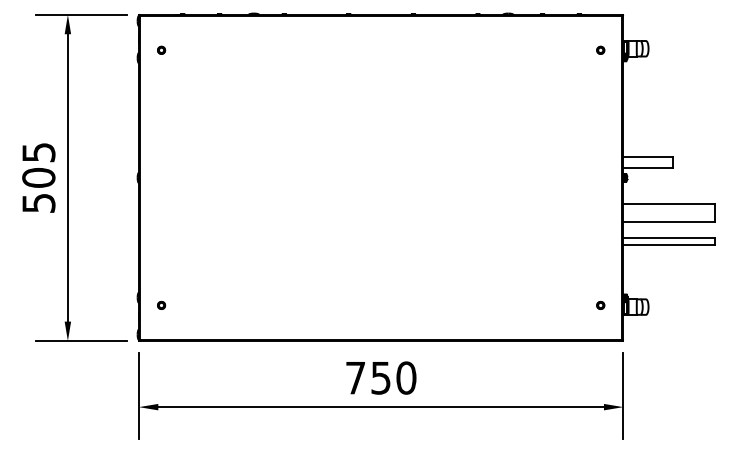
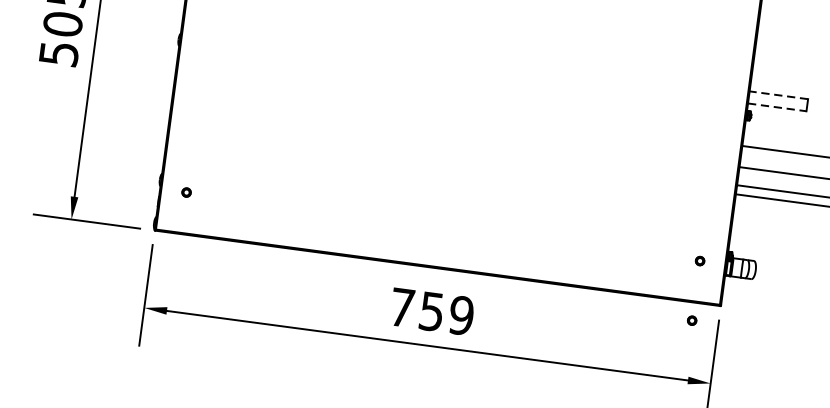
line: (648, 157) -> (779, 95), solid -> dashed
line: (648, 167) -> (777, 107), solid -> dashed
part: (600, 356) -> (691, 320), added
text: (406, 377) -> (461, 314), 750 -> 759

